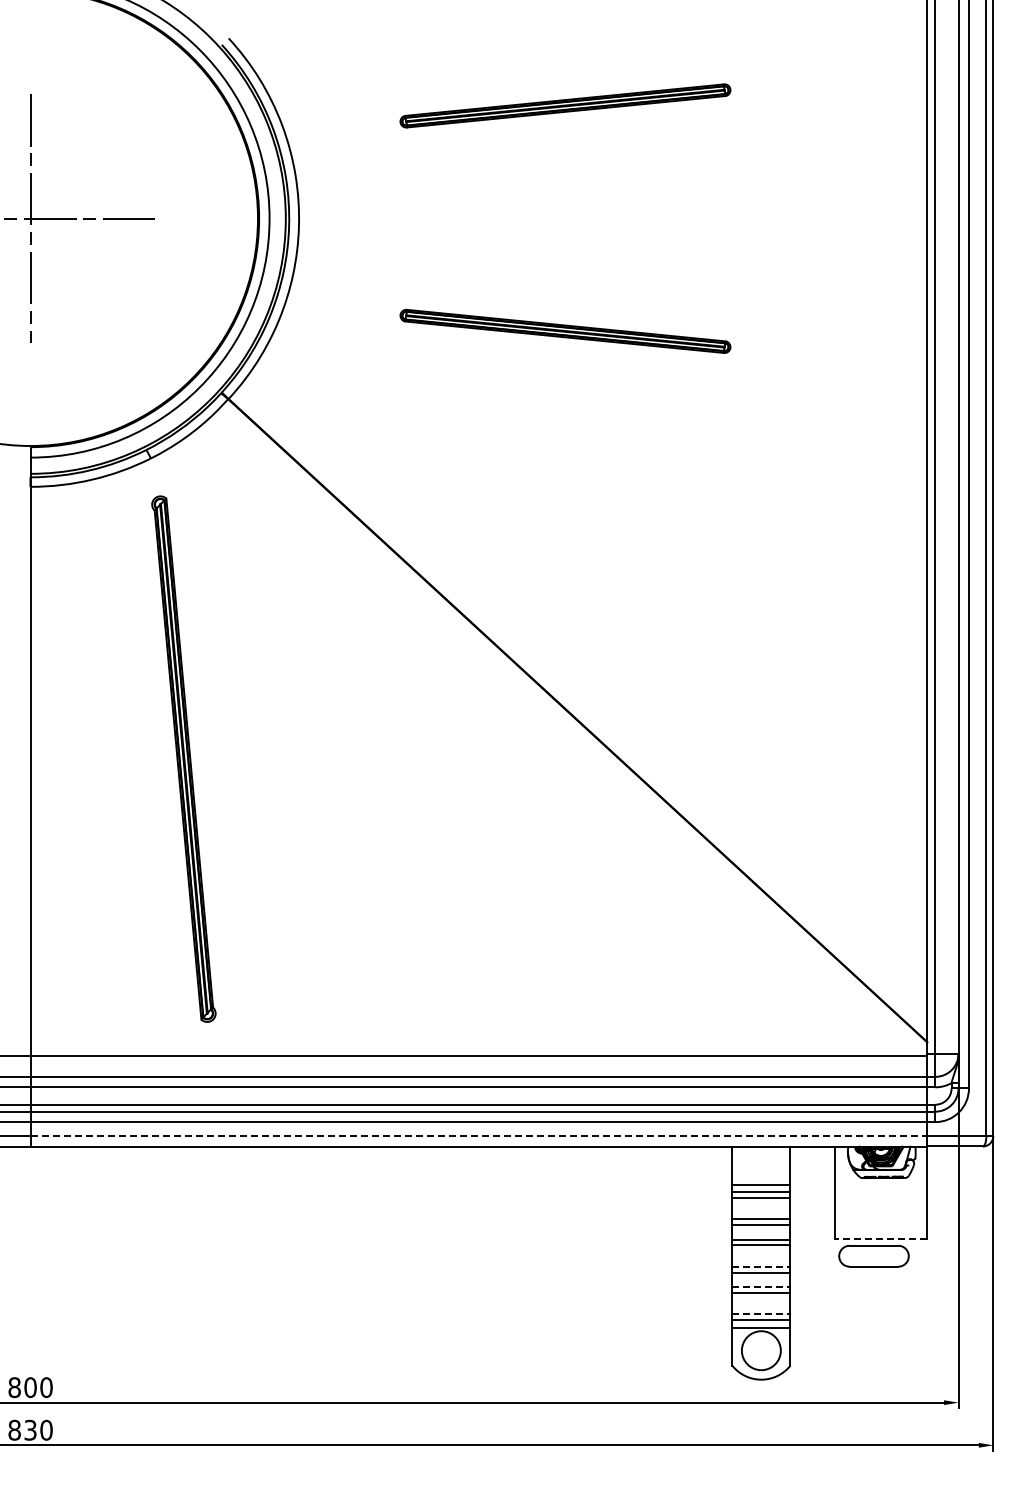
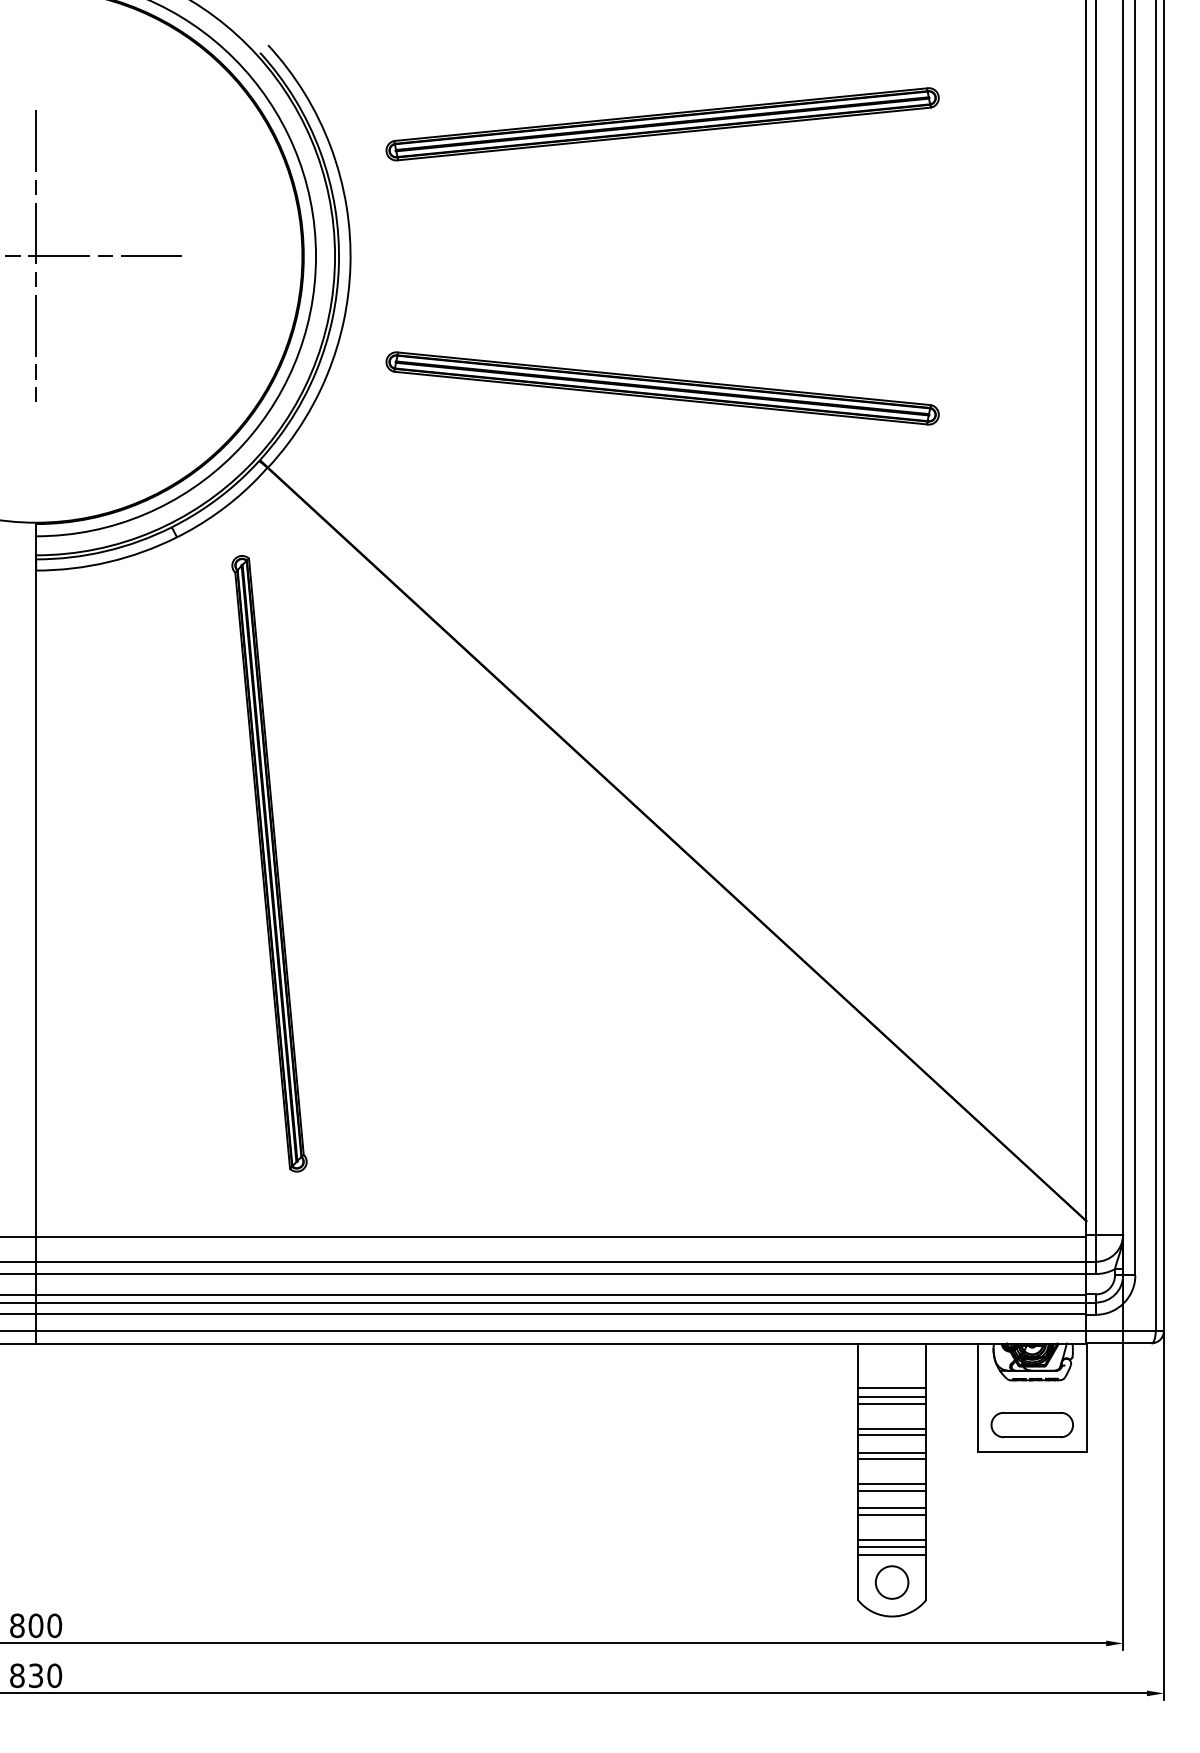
part: (565, 105) -> (662, 123), size x1.43
part: (565, 331) -> (662, 388), size x1.43
part: (183, 758) -> (269, 863), moved
line: (479, 1135) -> (561, 1330), dashed -> solid
line: (880, 1239) -> (1031, 1452), dashed -> solid
part: (873, 1256) -> (1031, 1425), moved
line: (761, 1266) -> (892, 1483), dashed -> solid
line: (761, 1287) -> (892, 1508), dashed -> solid
line: (761, 1314) -> (892, 1540), dashed -> solid
circle: (761, 1350) -> (892, 1582), size x0.71

